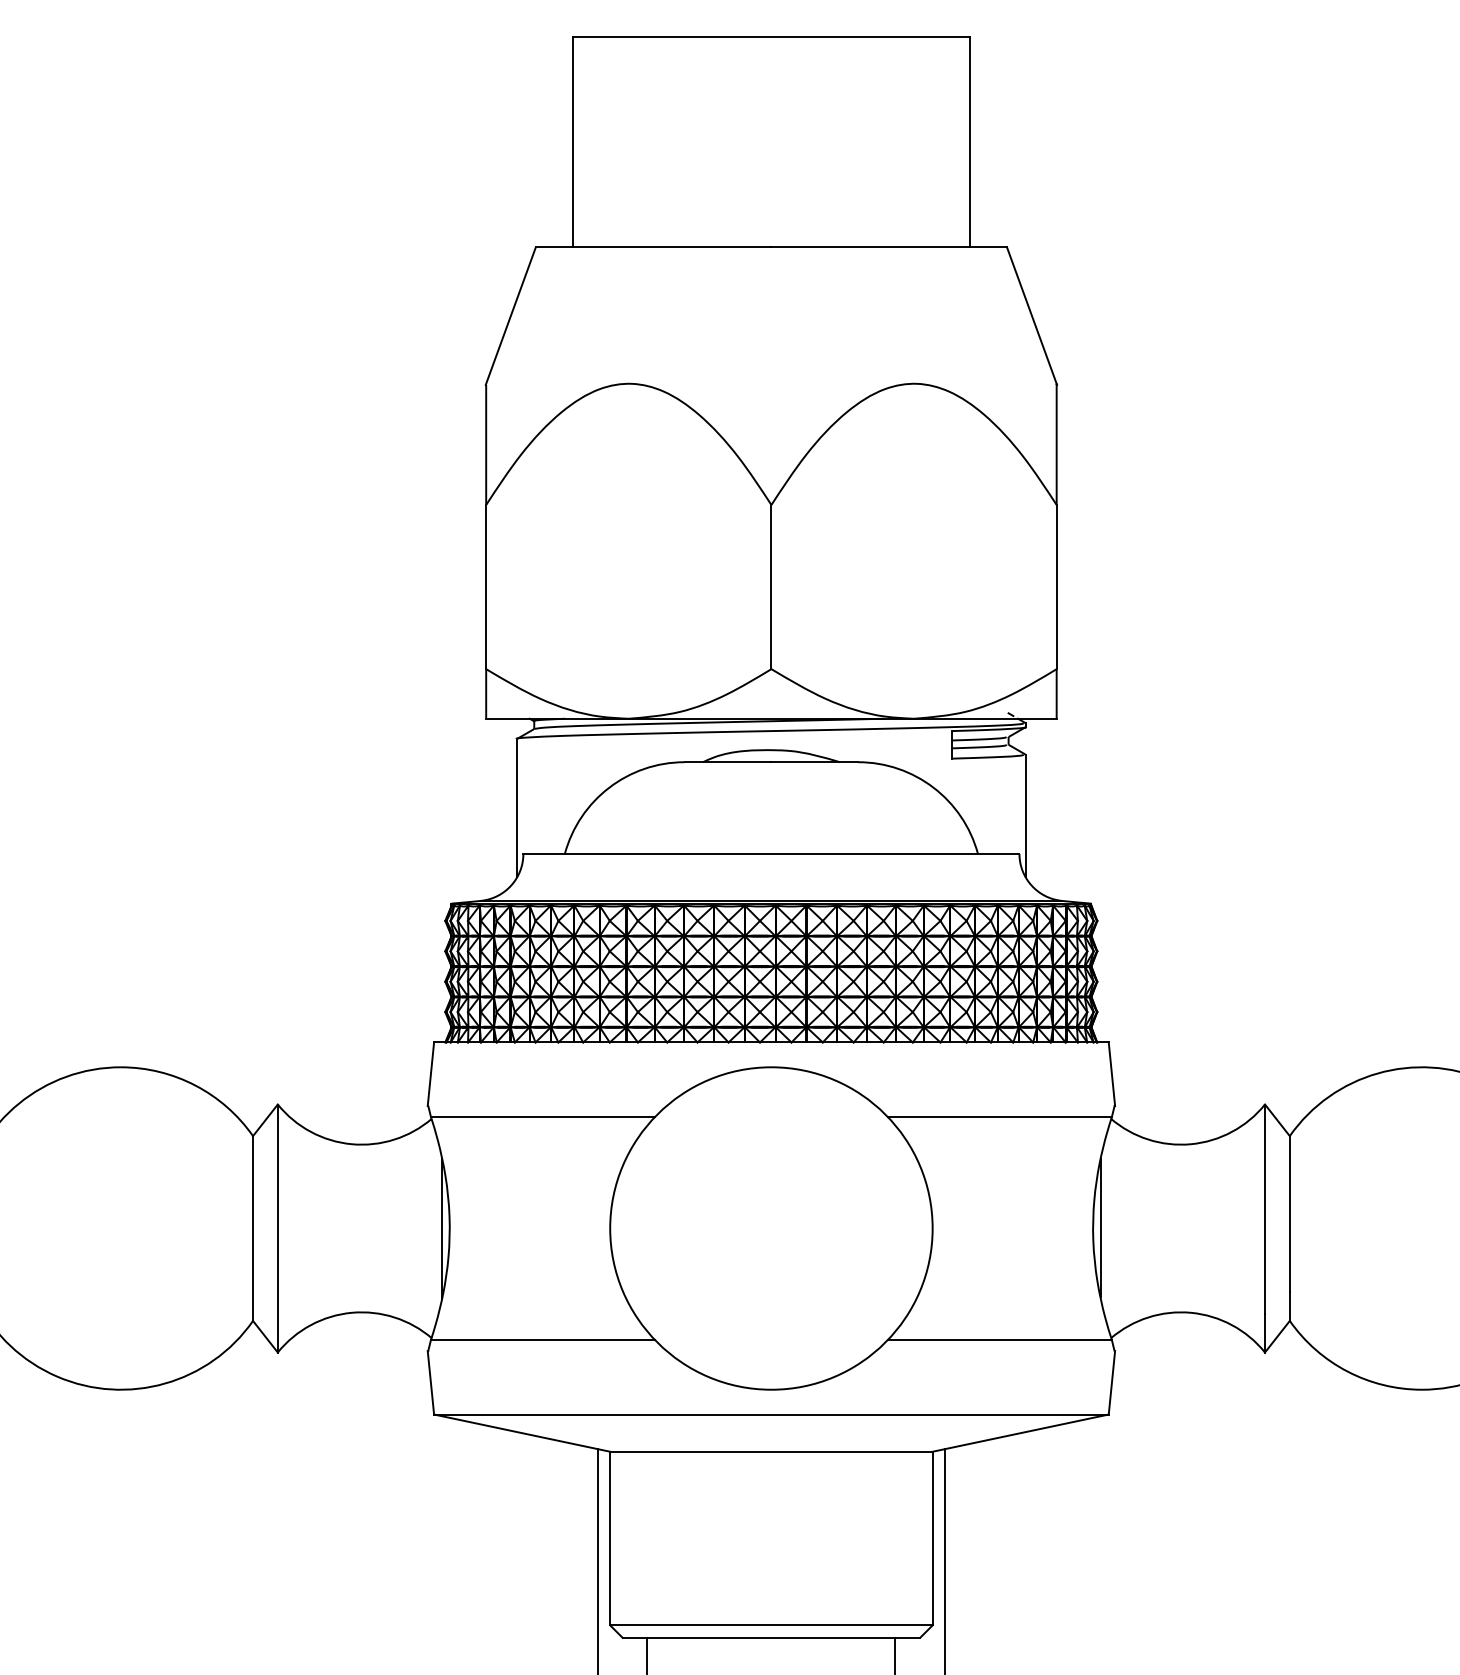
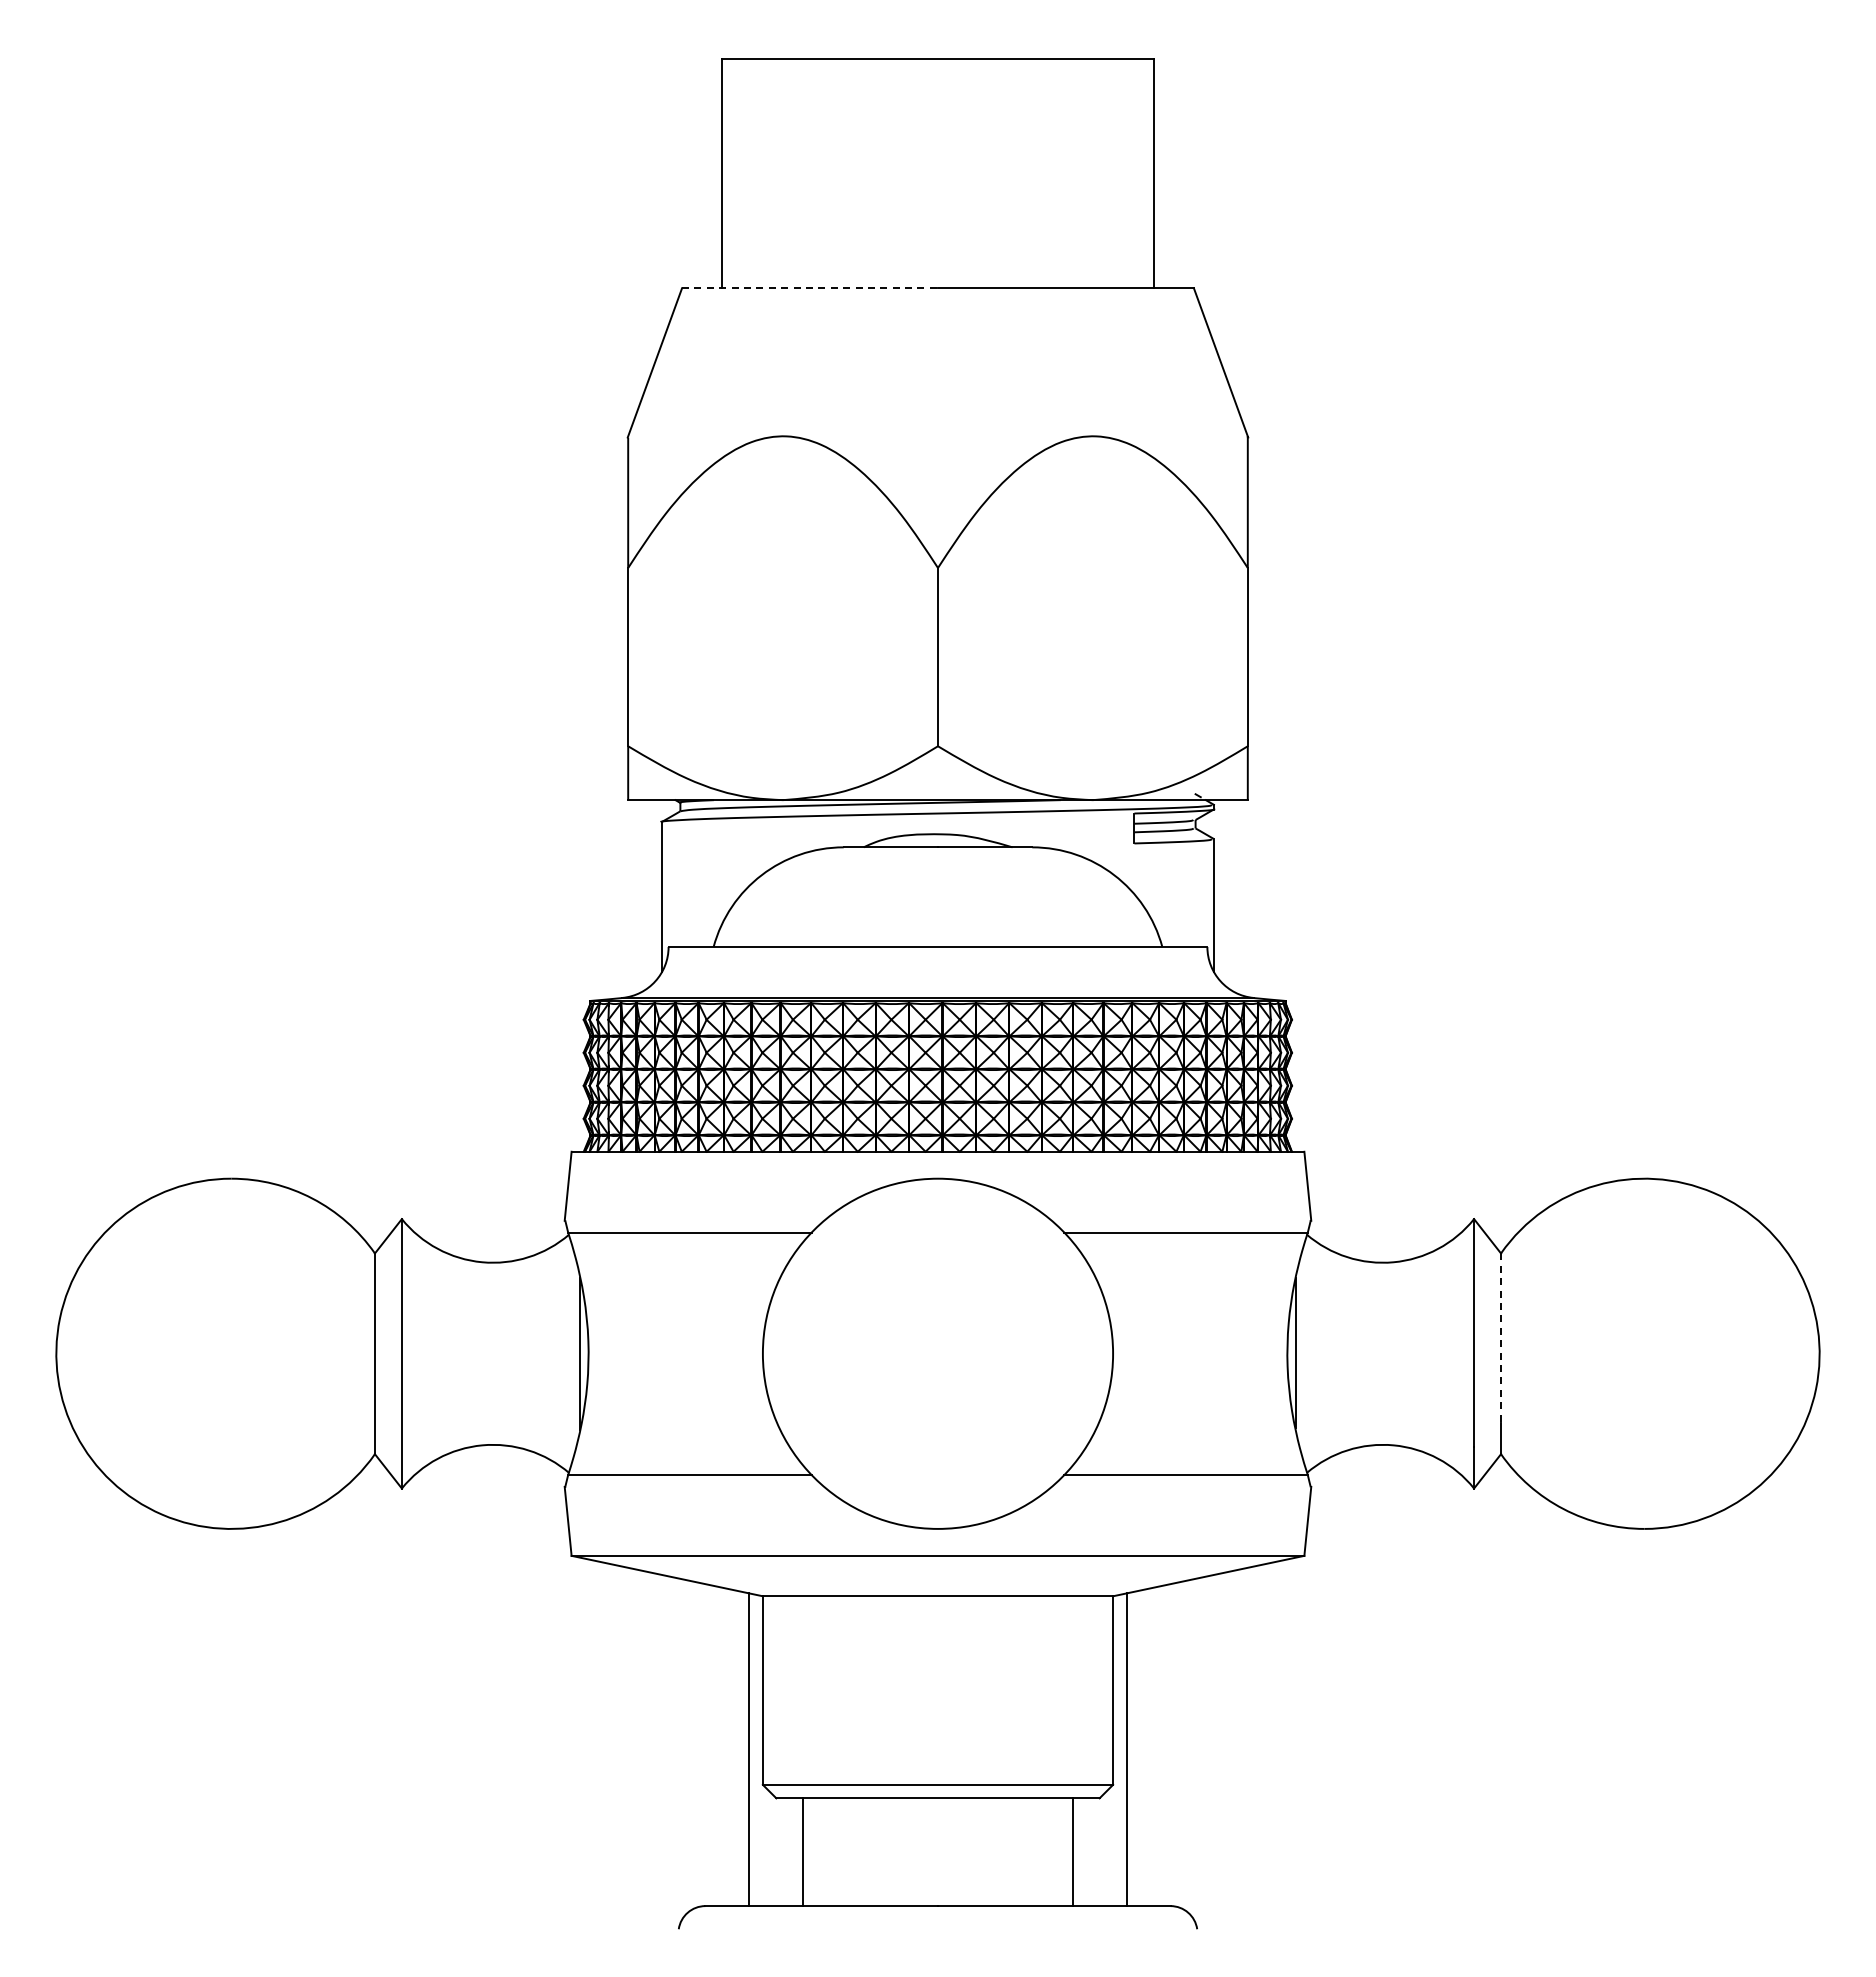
line: (654, 247) -> (810, 288), solid -> dashed
line: (1290, 1214) -> (1501, 1338), solid -> dashed

